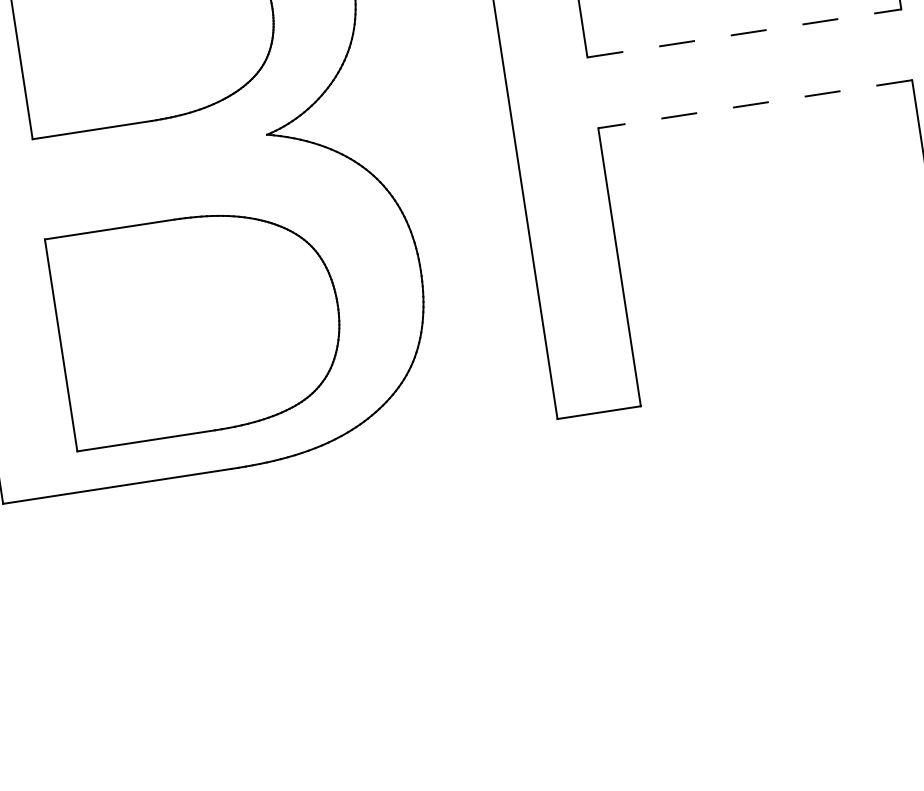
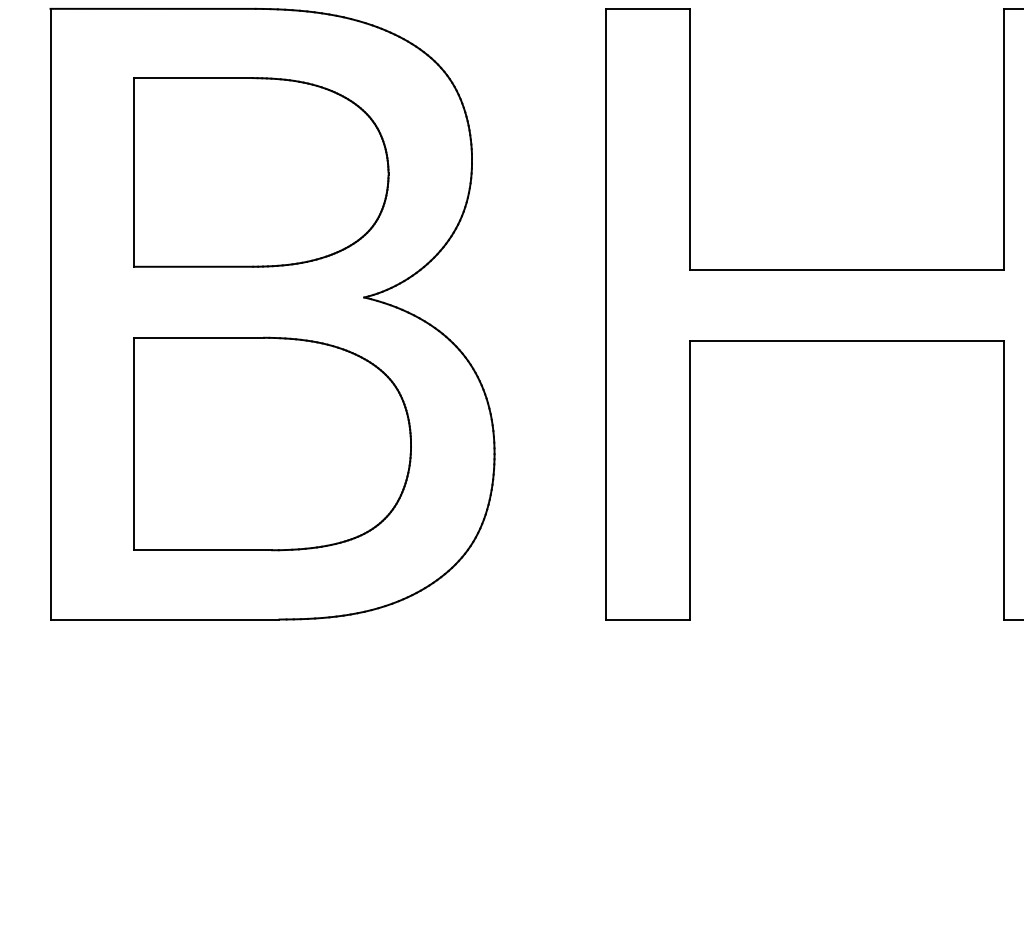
line: (744, 33) -> (847, 269), dashed -> solid
line: (754, 104) -> (846, 340), dashed -> solid
part: (199, 323) -> (272, 443), moved

